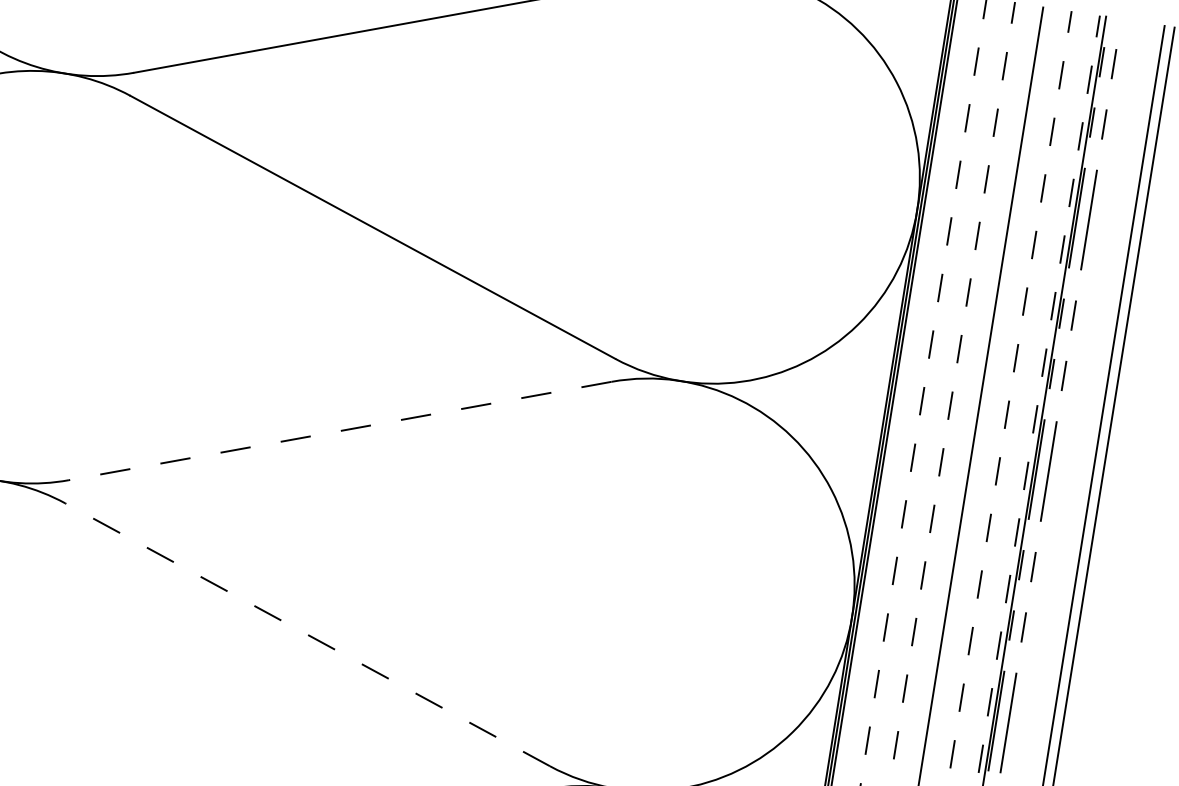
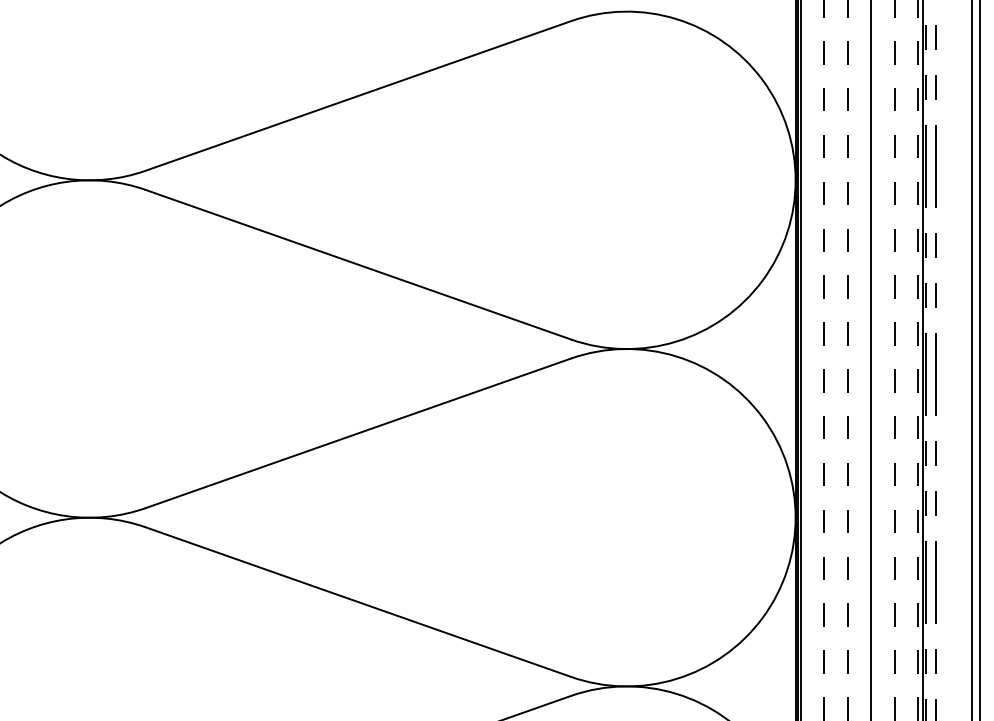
line: (339, 431) -> (357, 433), dashed -> solid
line: (306, 633) -> (357, 601), dashed -> solid

